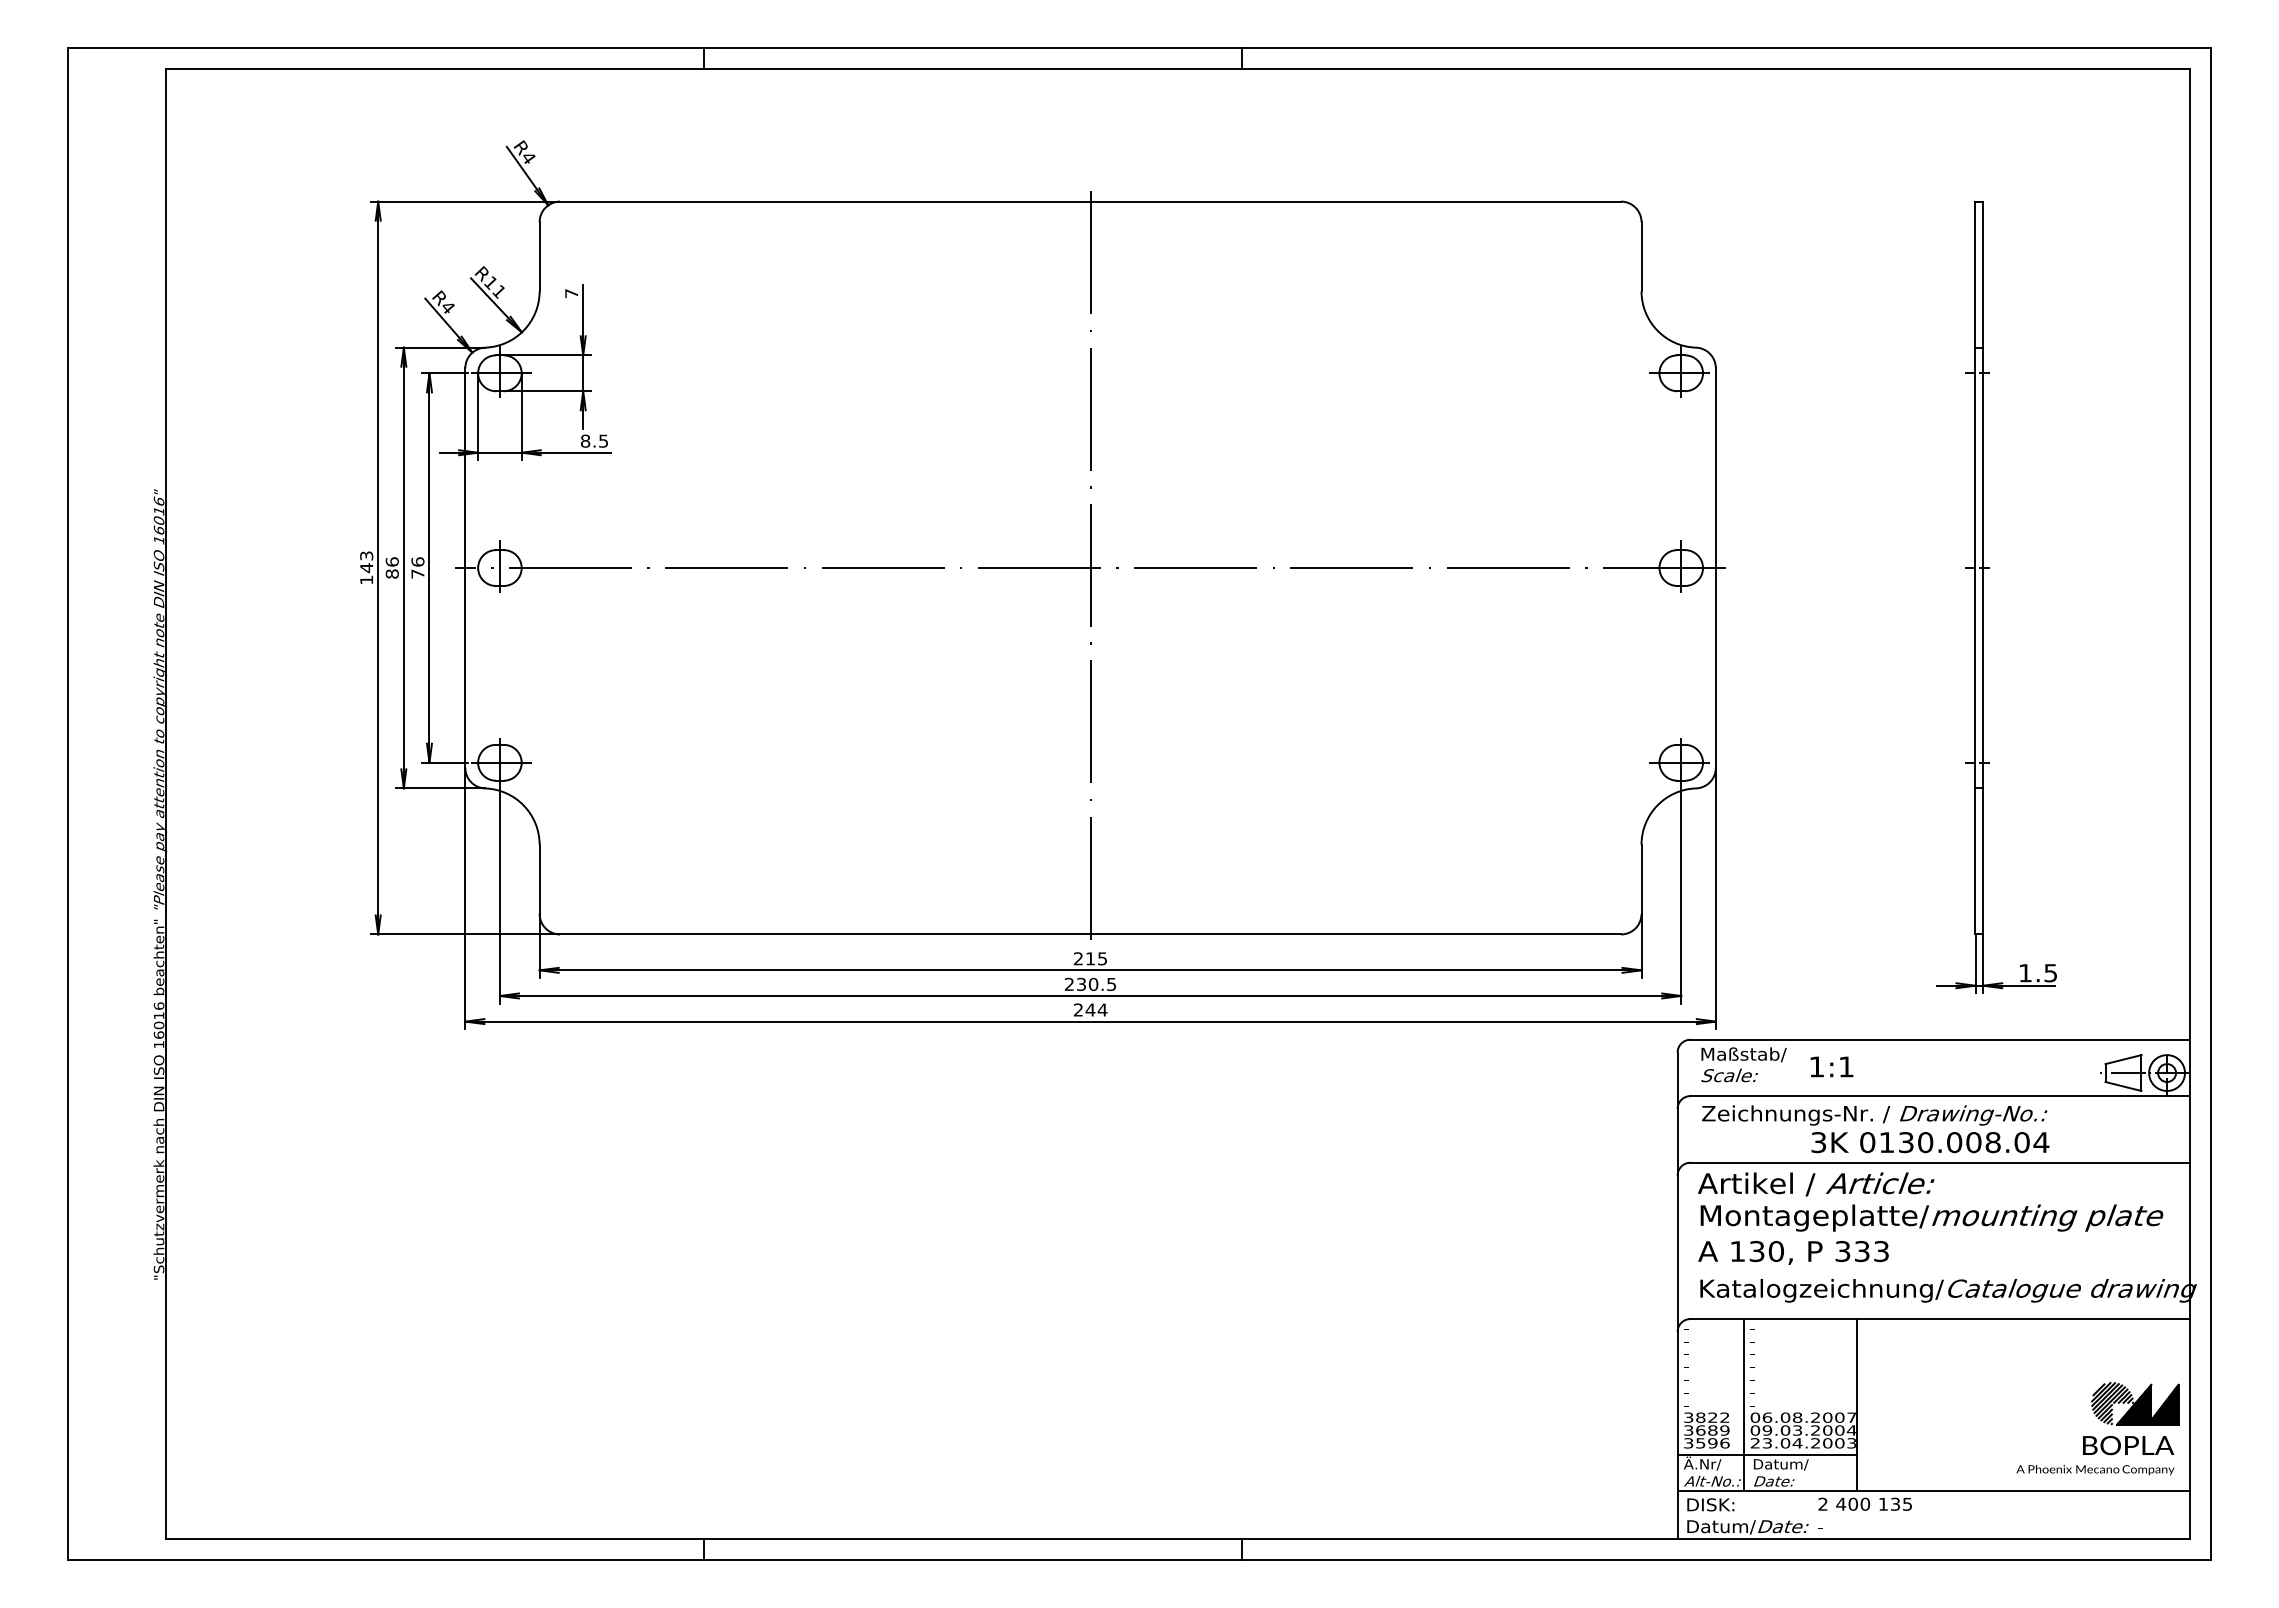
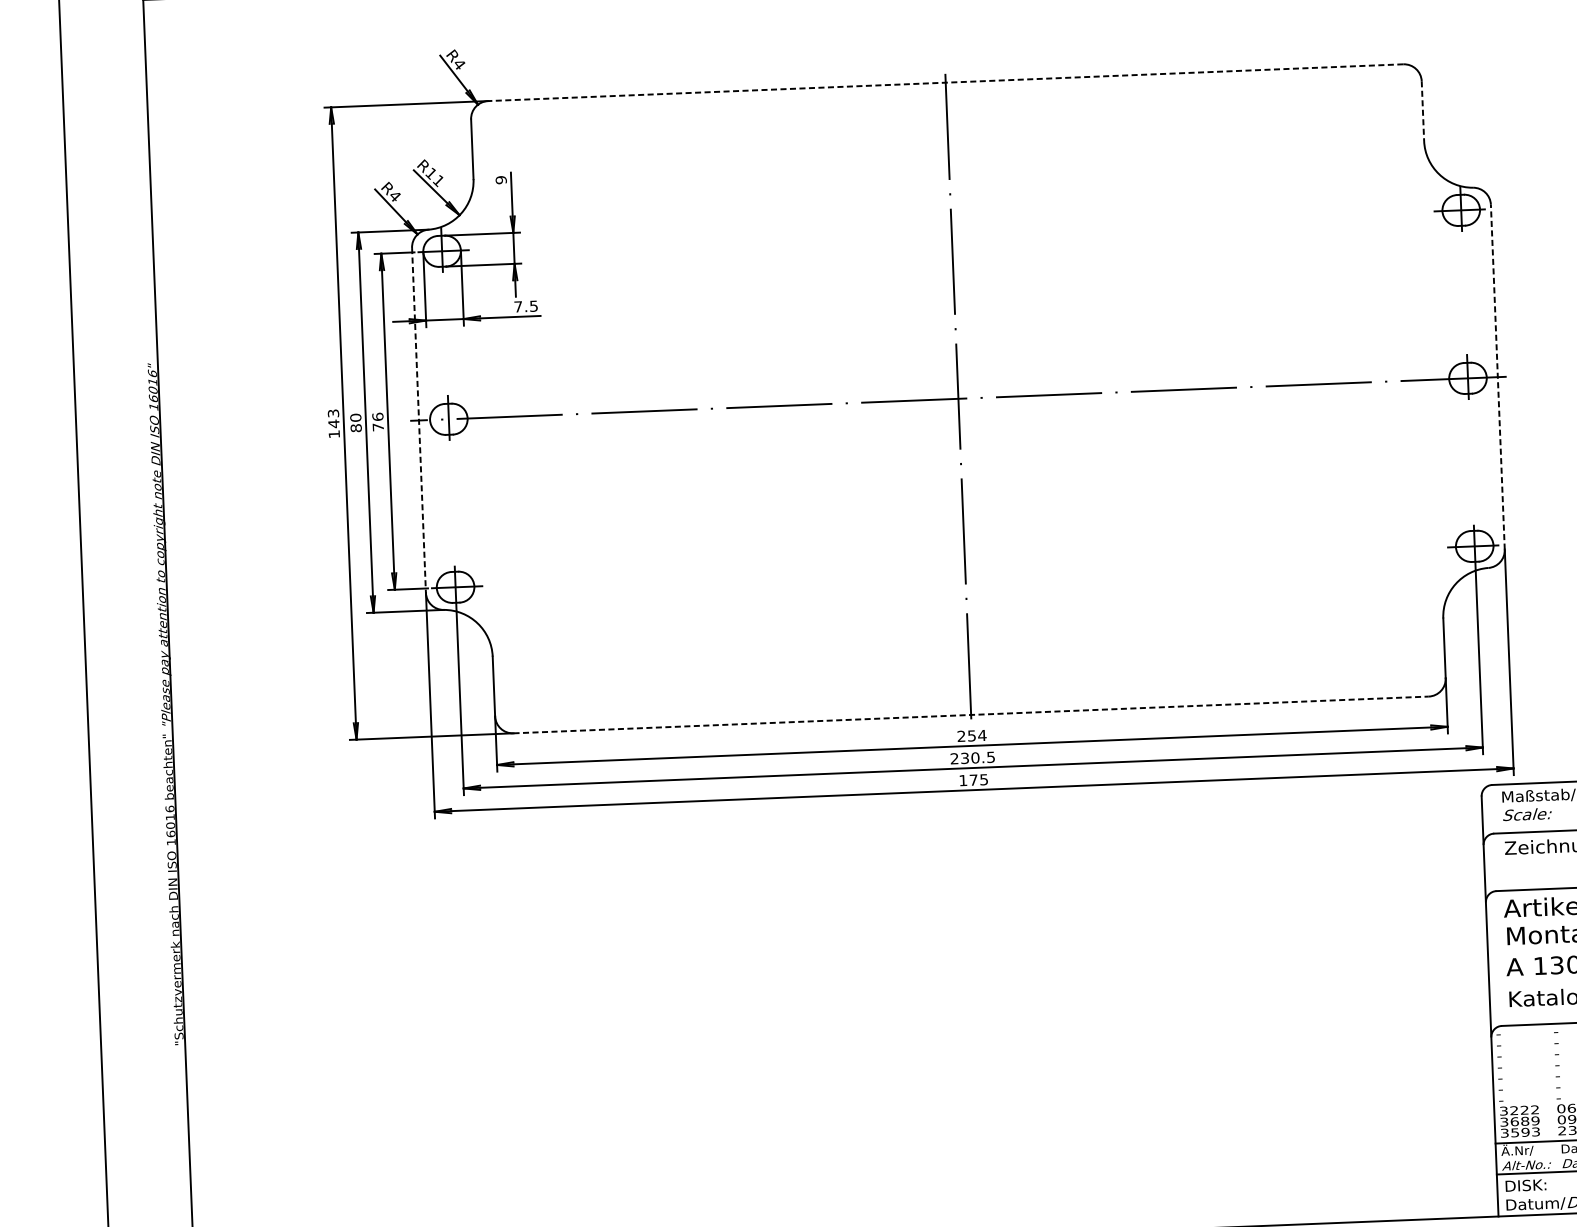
line: (1090, 201) -> (945, 82), solid -> dashed
line: (1641, 256) -> (1422, 110), solid -> dashed
text: (571, 293) -> (501, 179), 7 -> 9
text: (585, 440) -> (518, 306), 8.5 -> 7.5
text: (391, 561) -> (355, 417), 86 -> 80
line: (465, 568) -> (419, 420), solid -> dashed
line: (1715, 568) -> (1497, 377), solid -> dashed
line: (1091, 934) -> (971, 714), solid -> dashed
text: (1096, 958) -> (977, 735), 215 -> 254
text: (1090, 1009) -> (973, 779), 244 -> 175
line: (1744, 1404) -> (1551, 1097), removed
text: (1700, 1417) -> (1514, 1110), 3822 -> 3222
text: (1724, 1443) -> (1535, 1132), 3596 -> 3593

